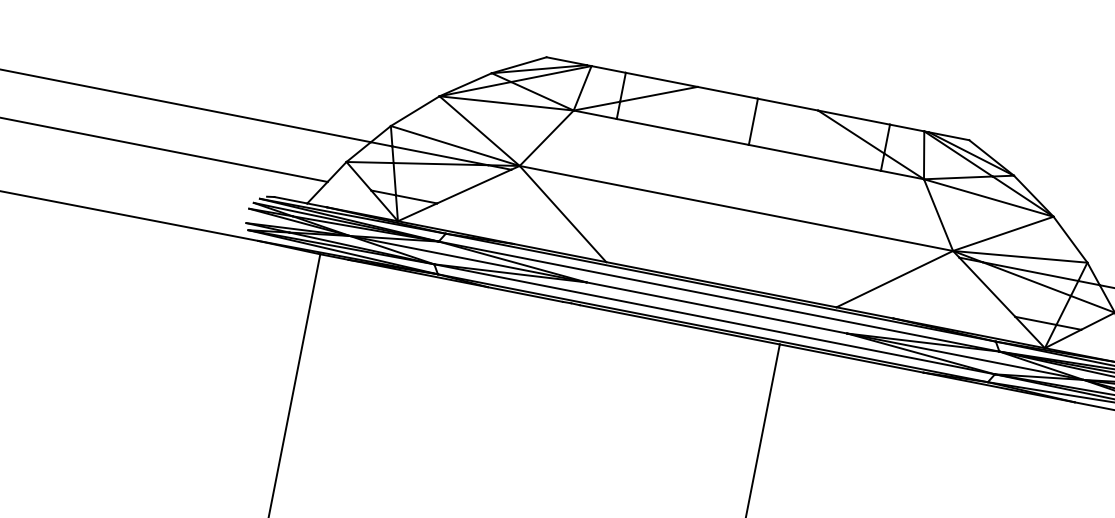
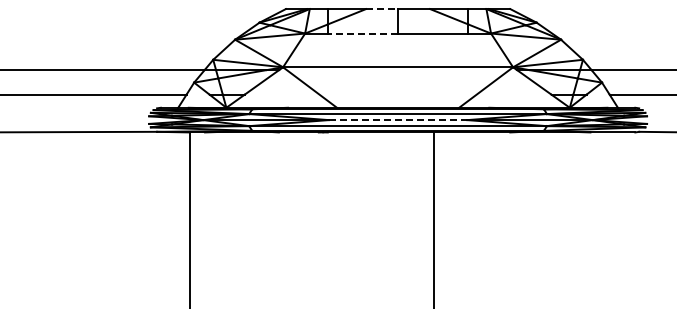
line: (728, 93) -> (382, 9), solid -> dashed
line: (681, 131) -> (362, 33), solid -> dashed
line: (717, 308) -> (398, 120), solid -> dashed

